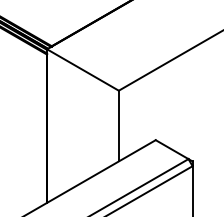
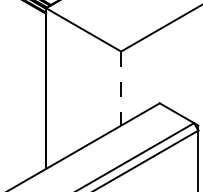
line: (118, 126) -> (120, 89), solid -> dashed

